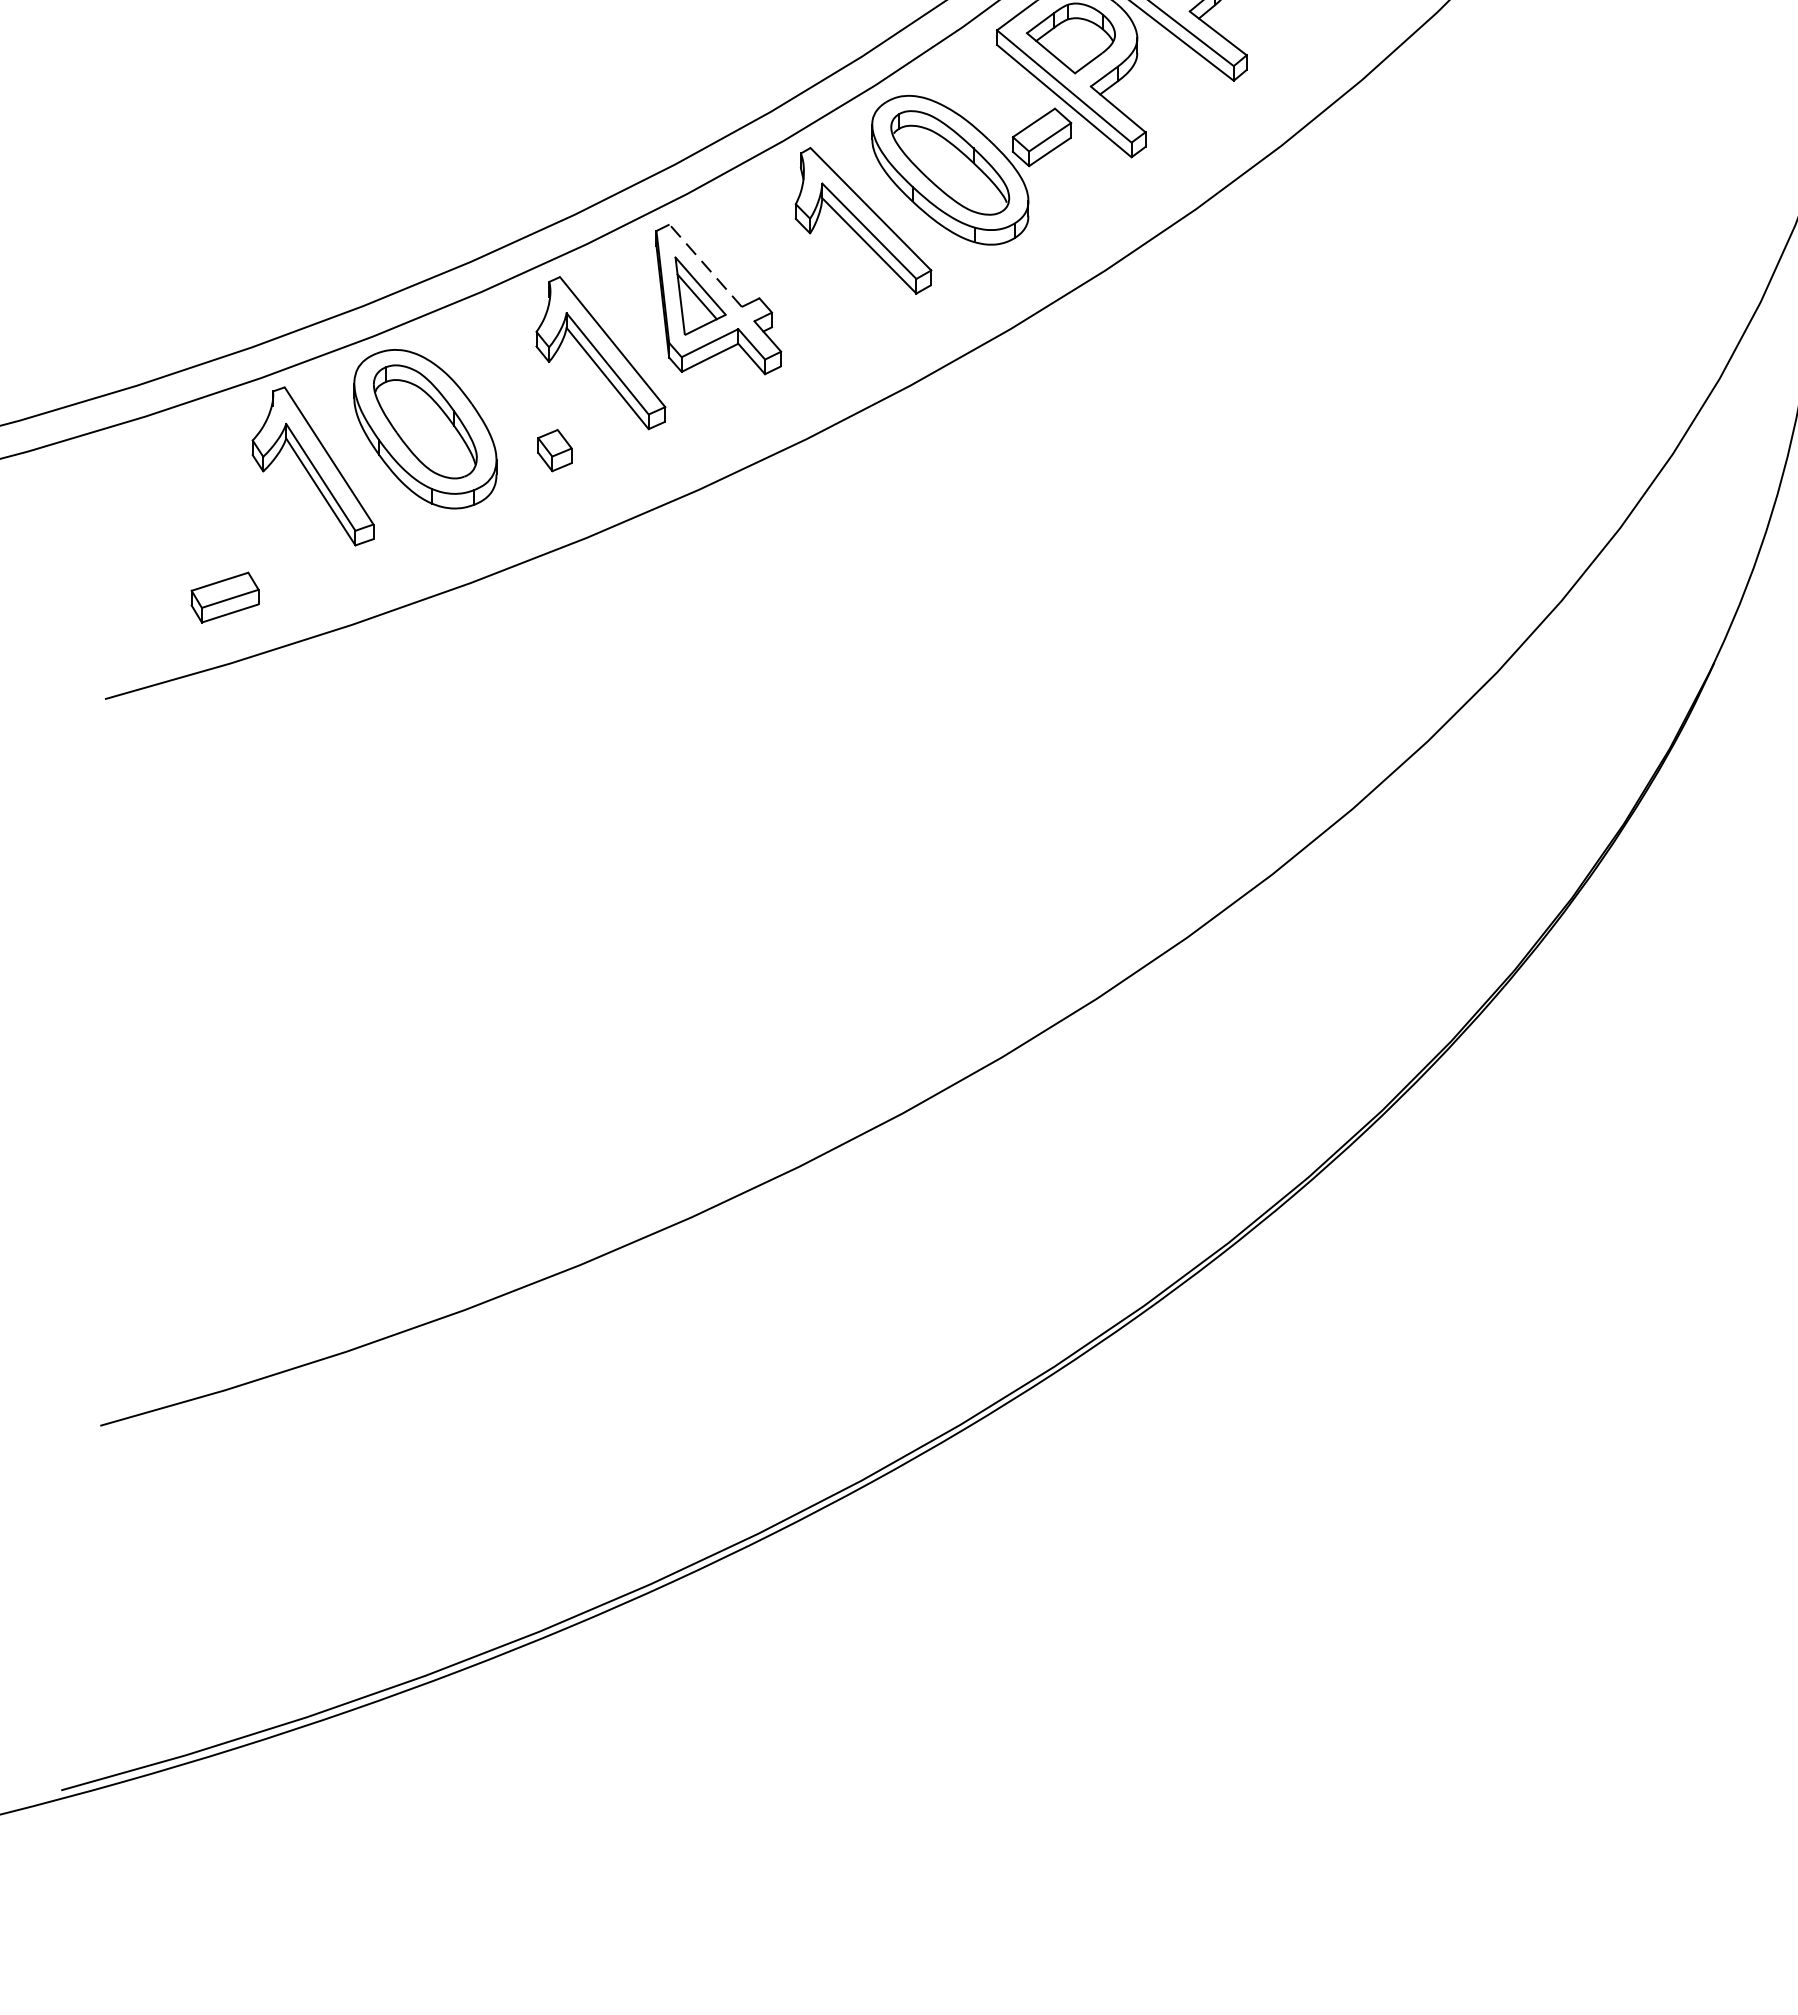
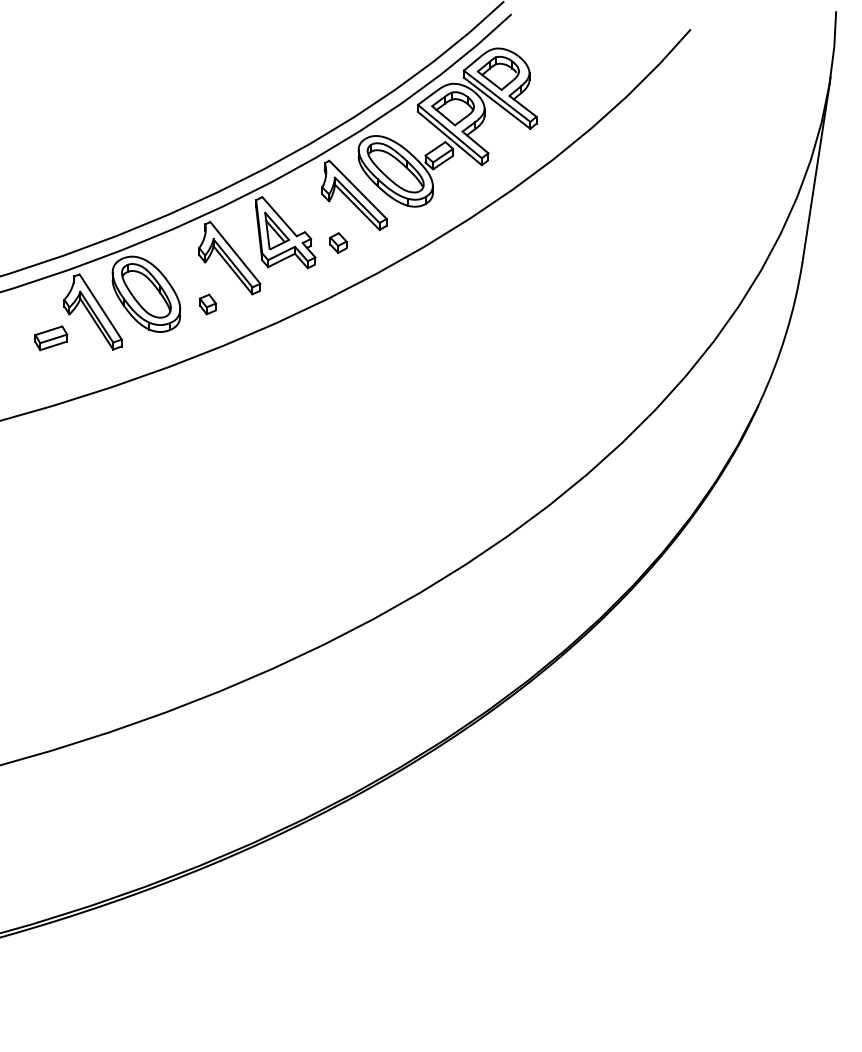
line: (705, 265) -> (279, 216), dashed -> solid
part: (829, 320) -> (338, 242), added
part: (225, 597) -> (51, 338), moved

